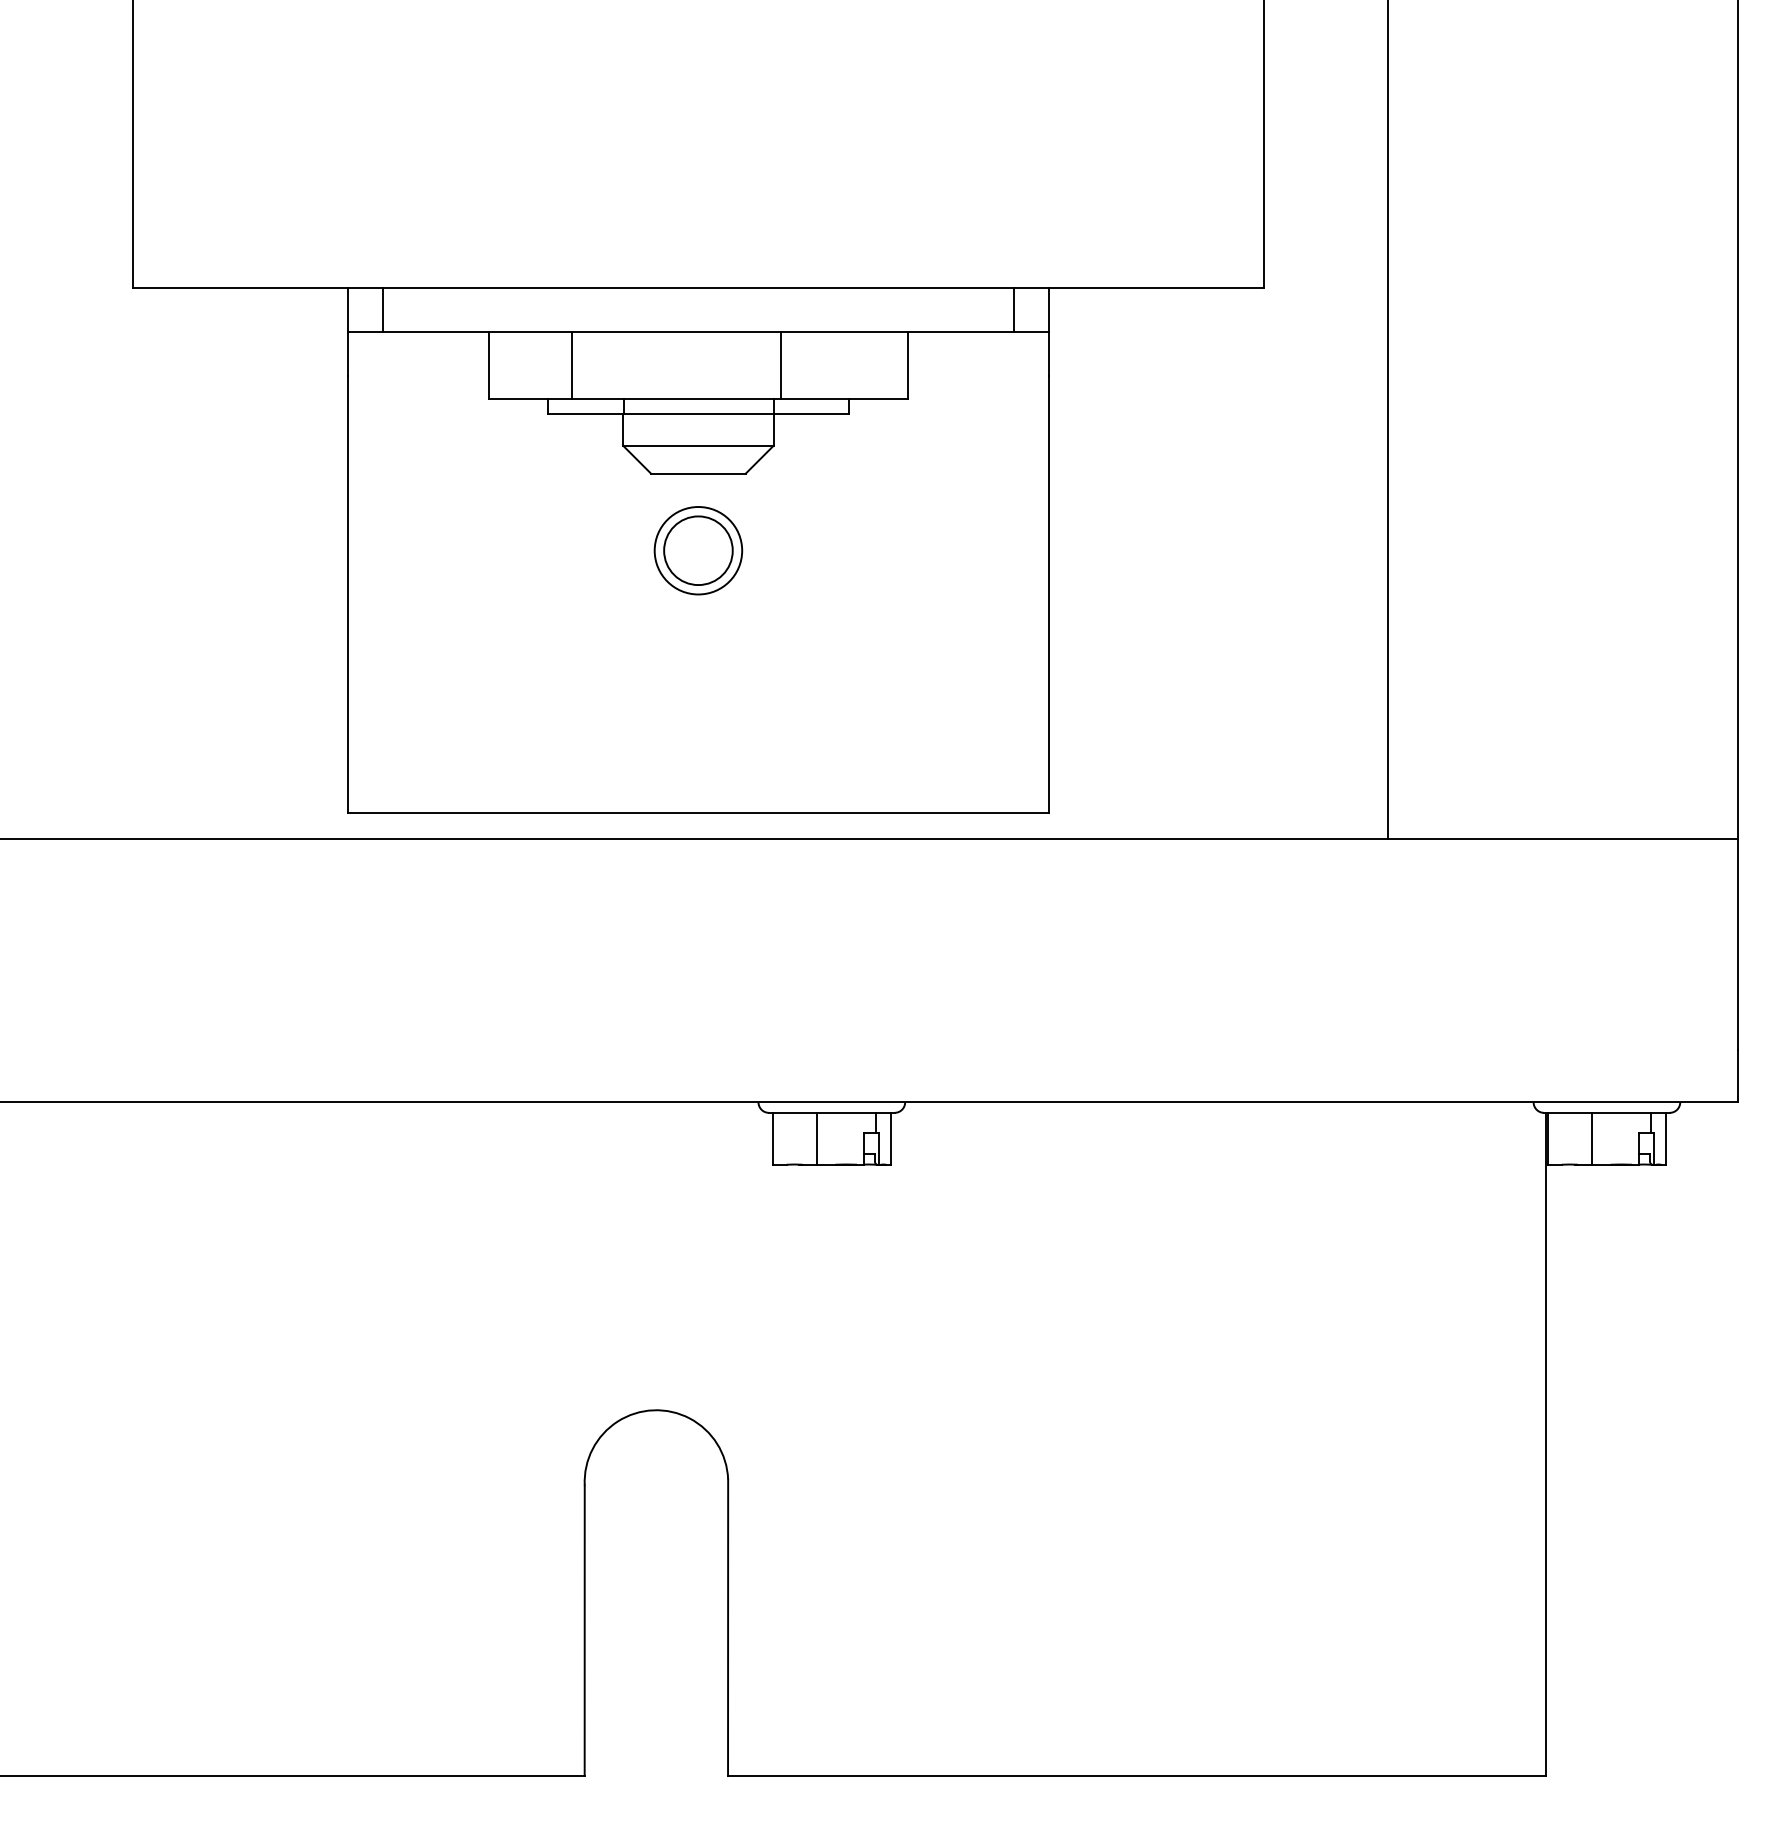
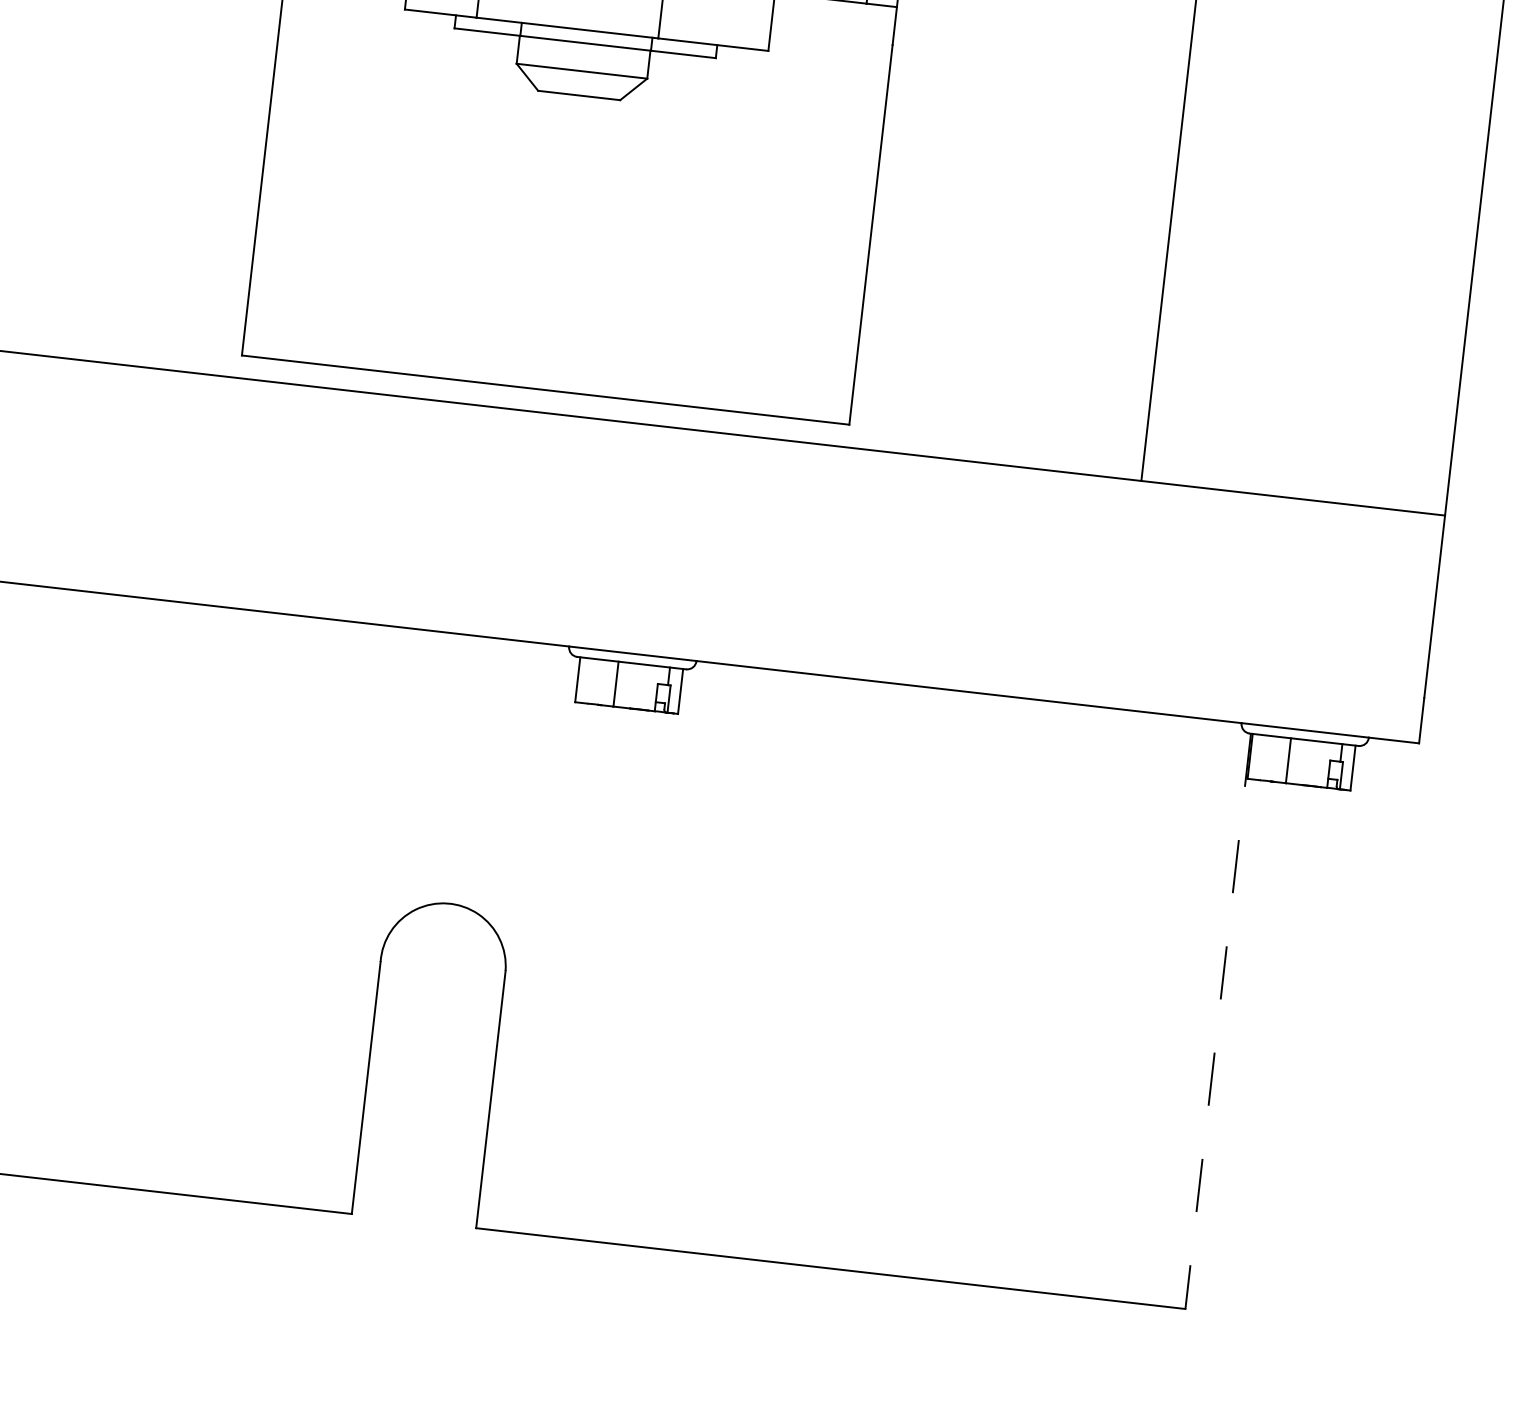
part: (698, 550) -> (571, 162), removed
line: (1545, 1444) -> (1218, 1021), solid -> dashed

